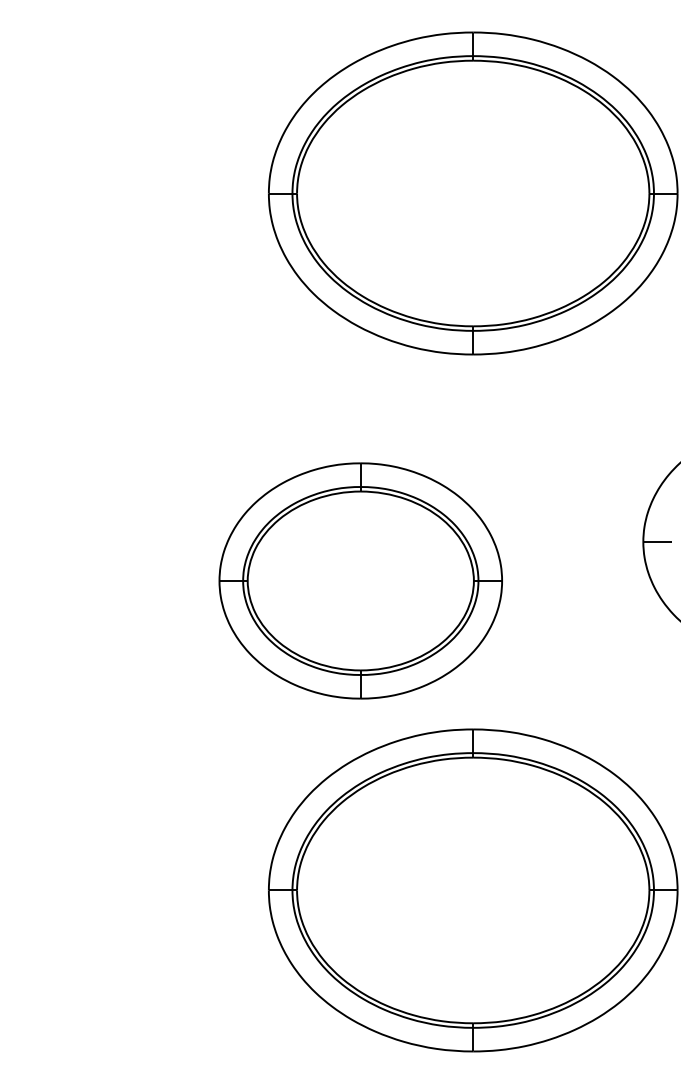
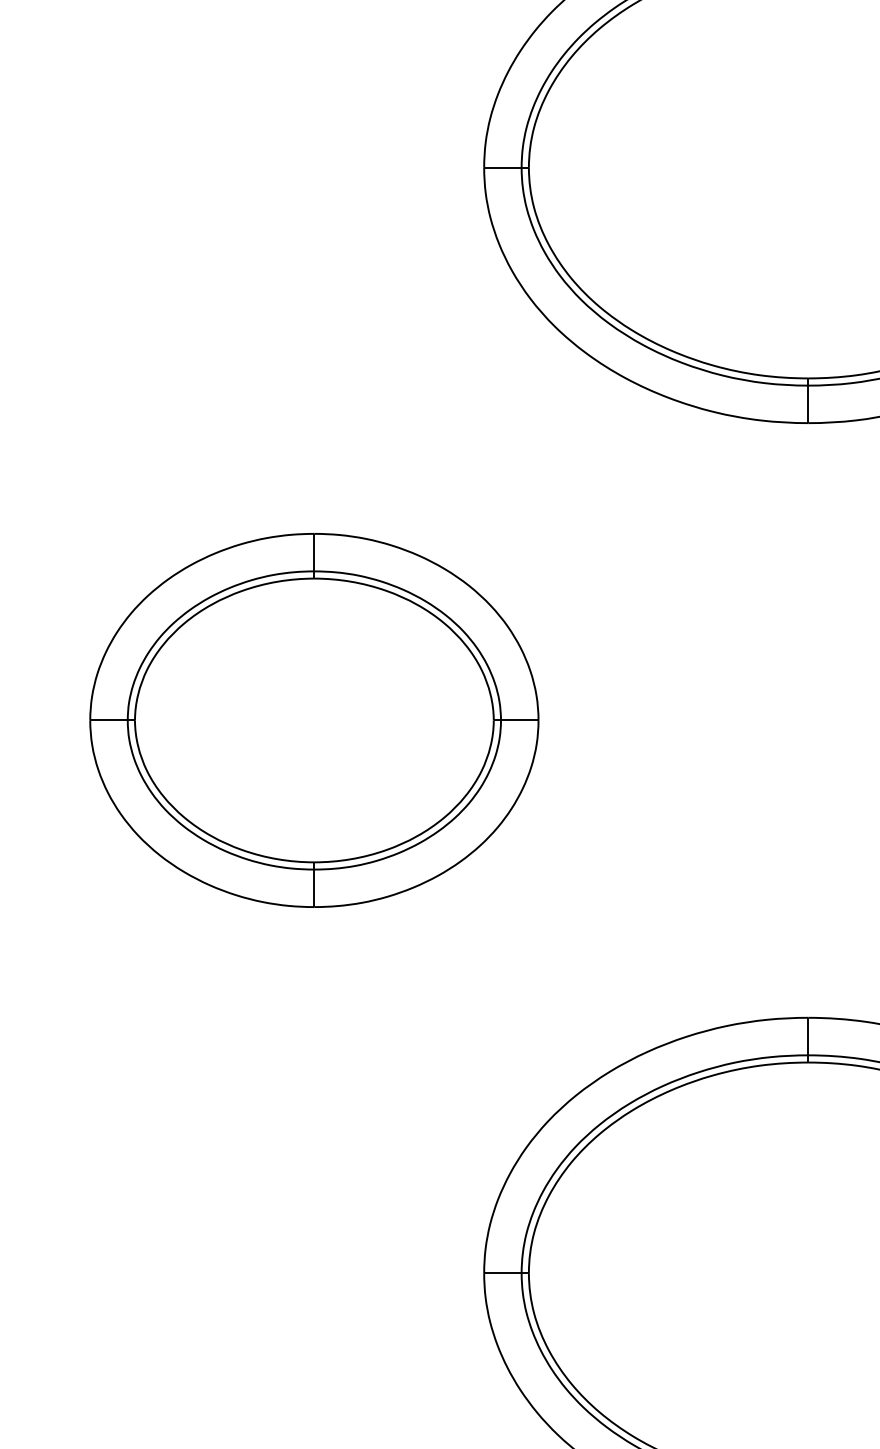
part: (360, 580) -> (313, 719), moved

